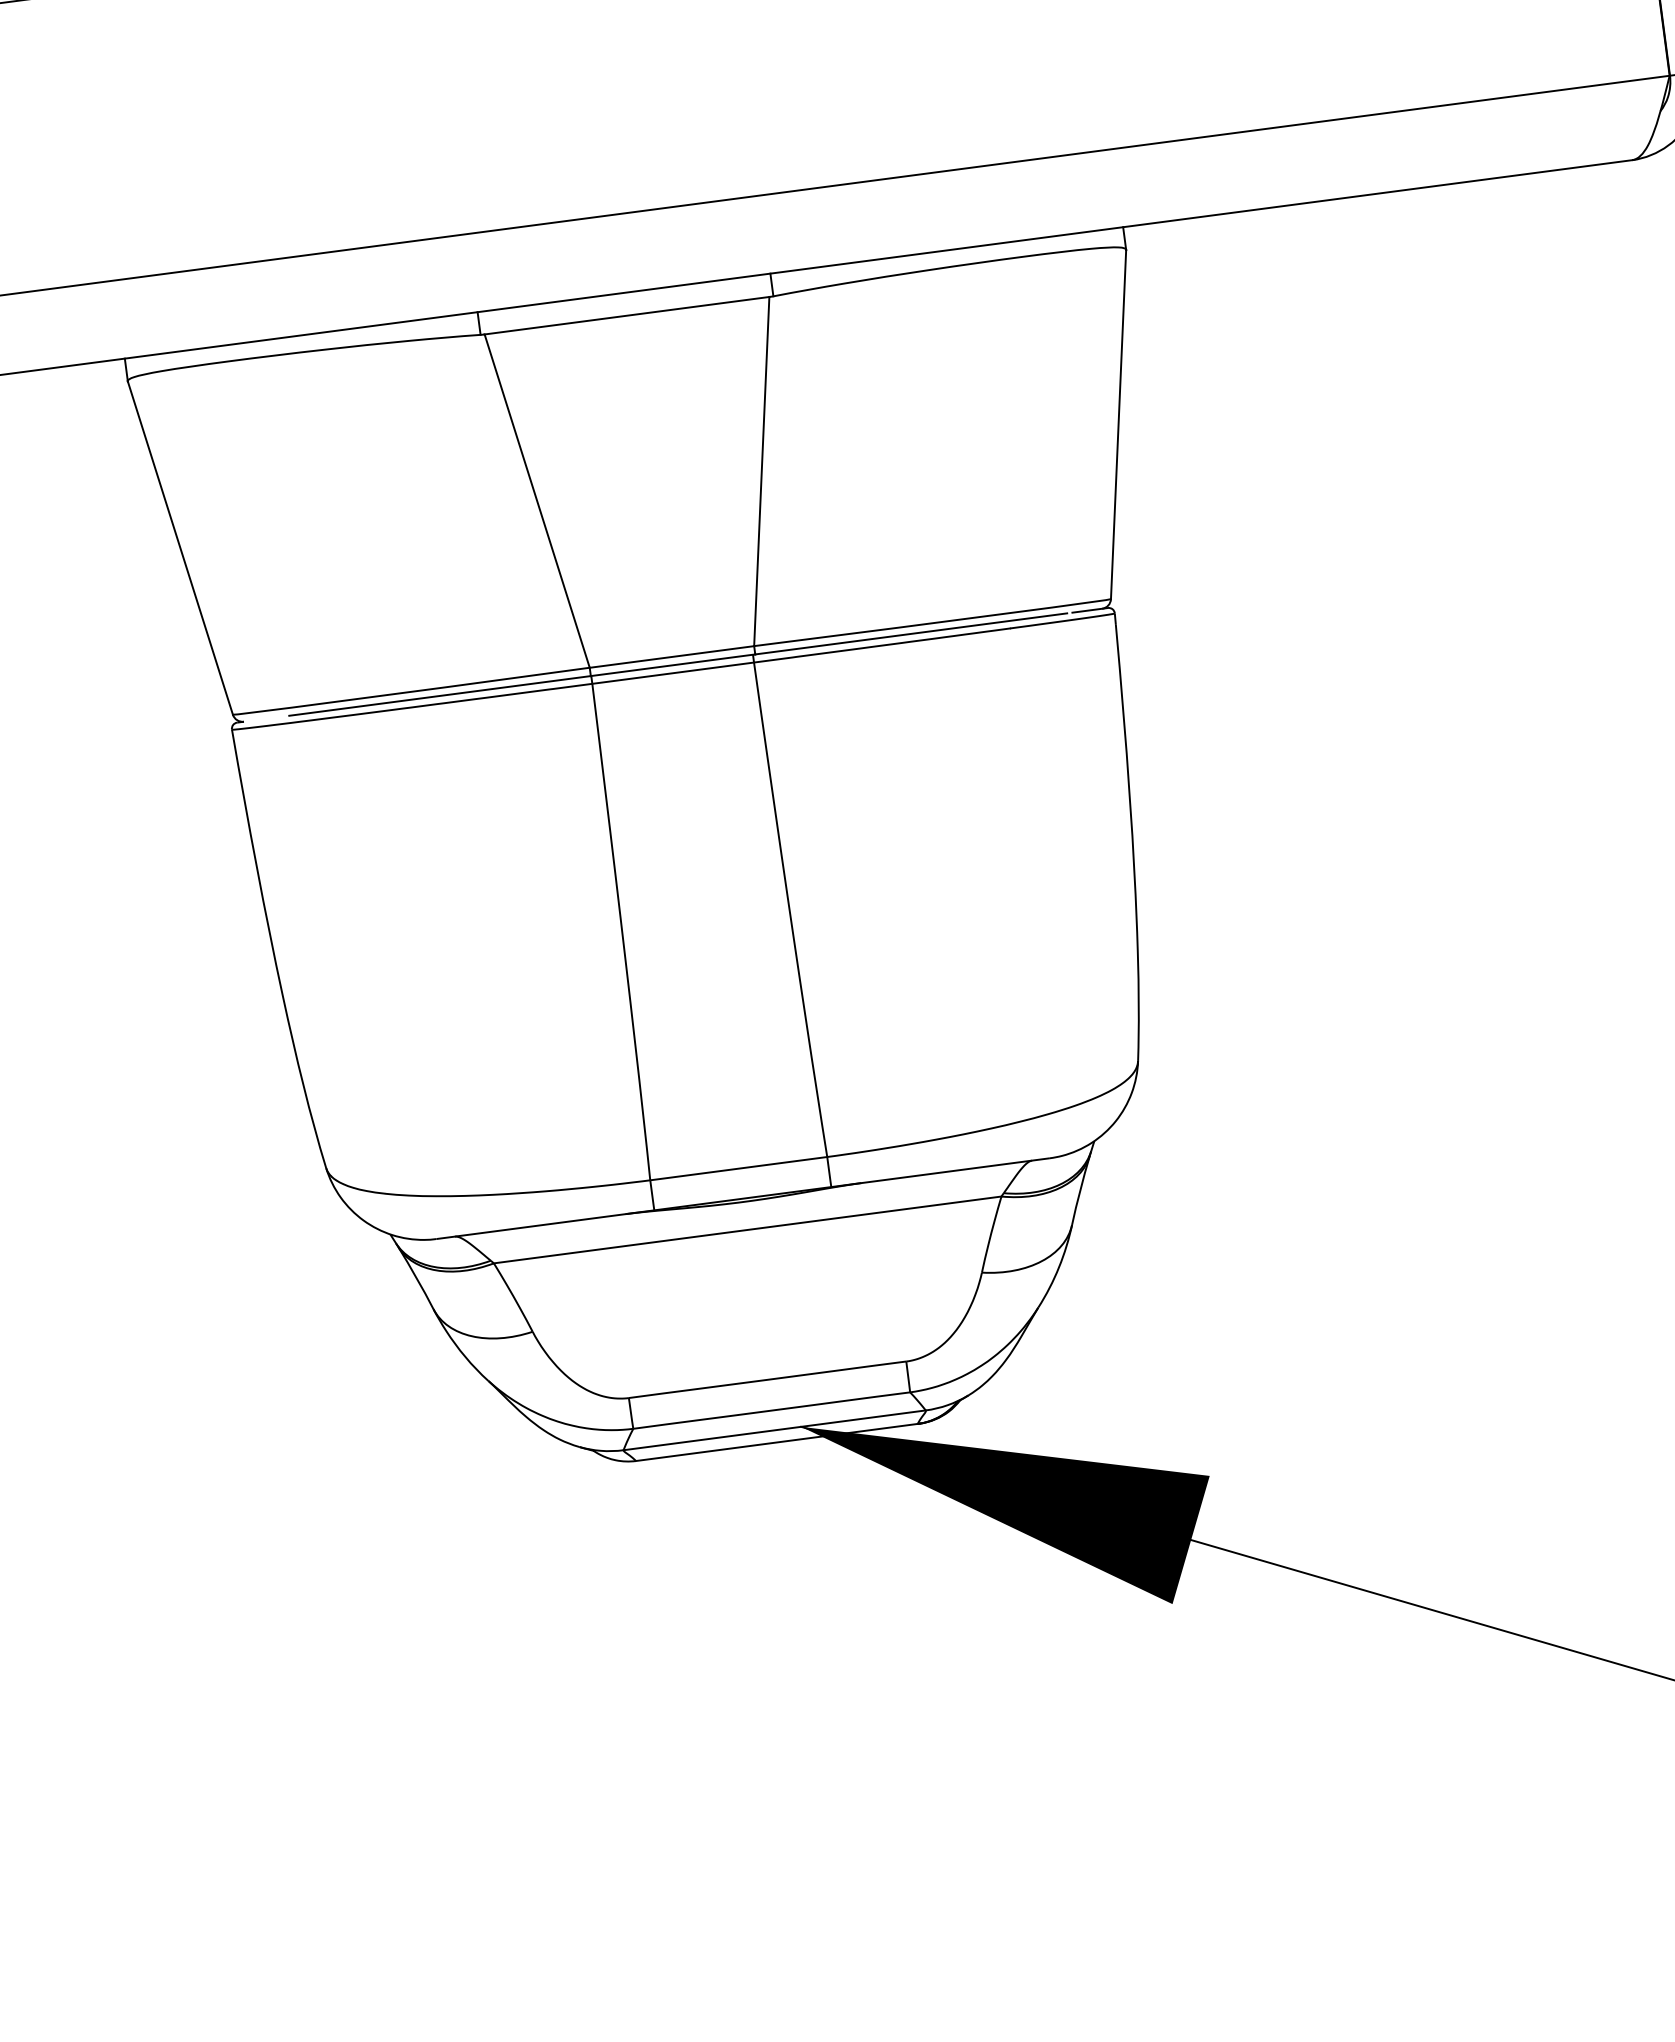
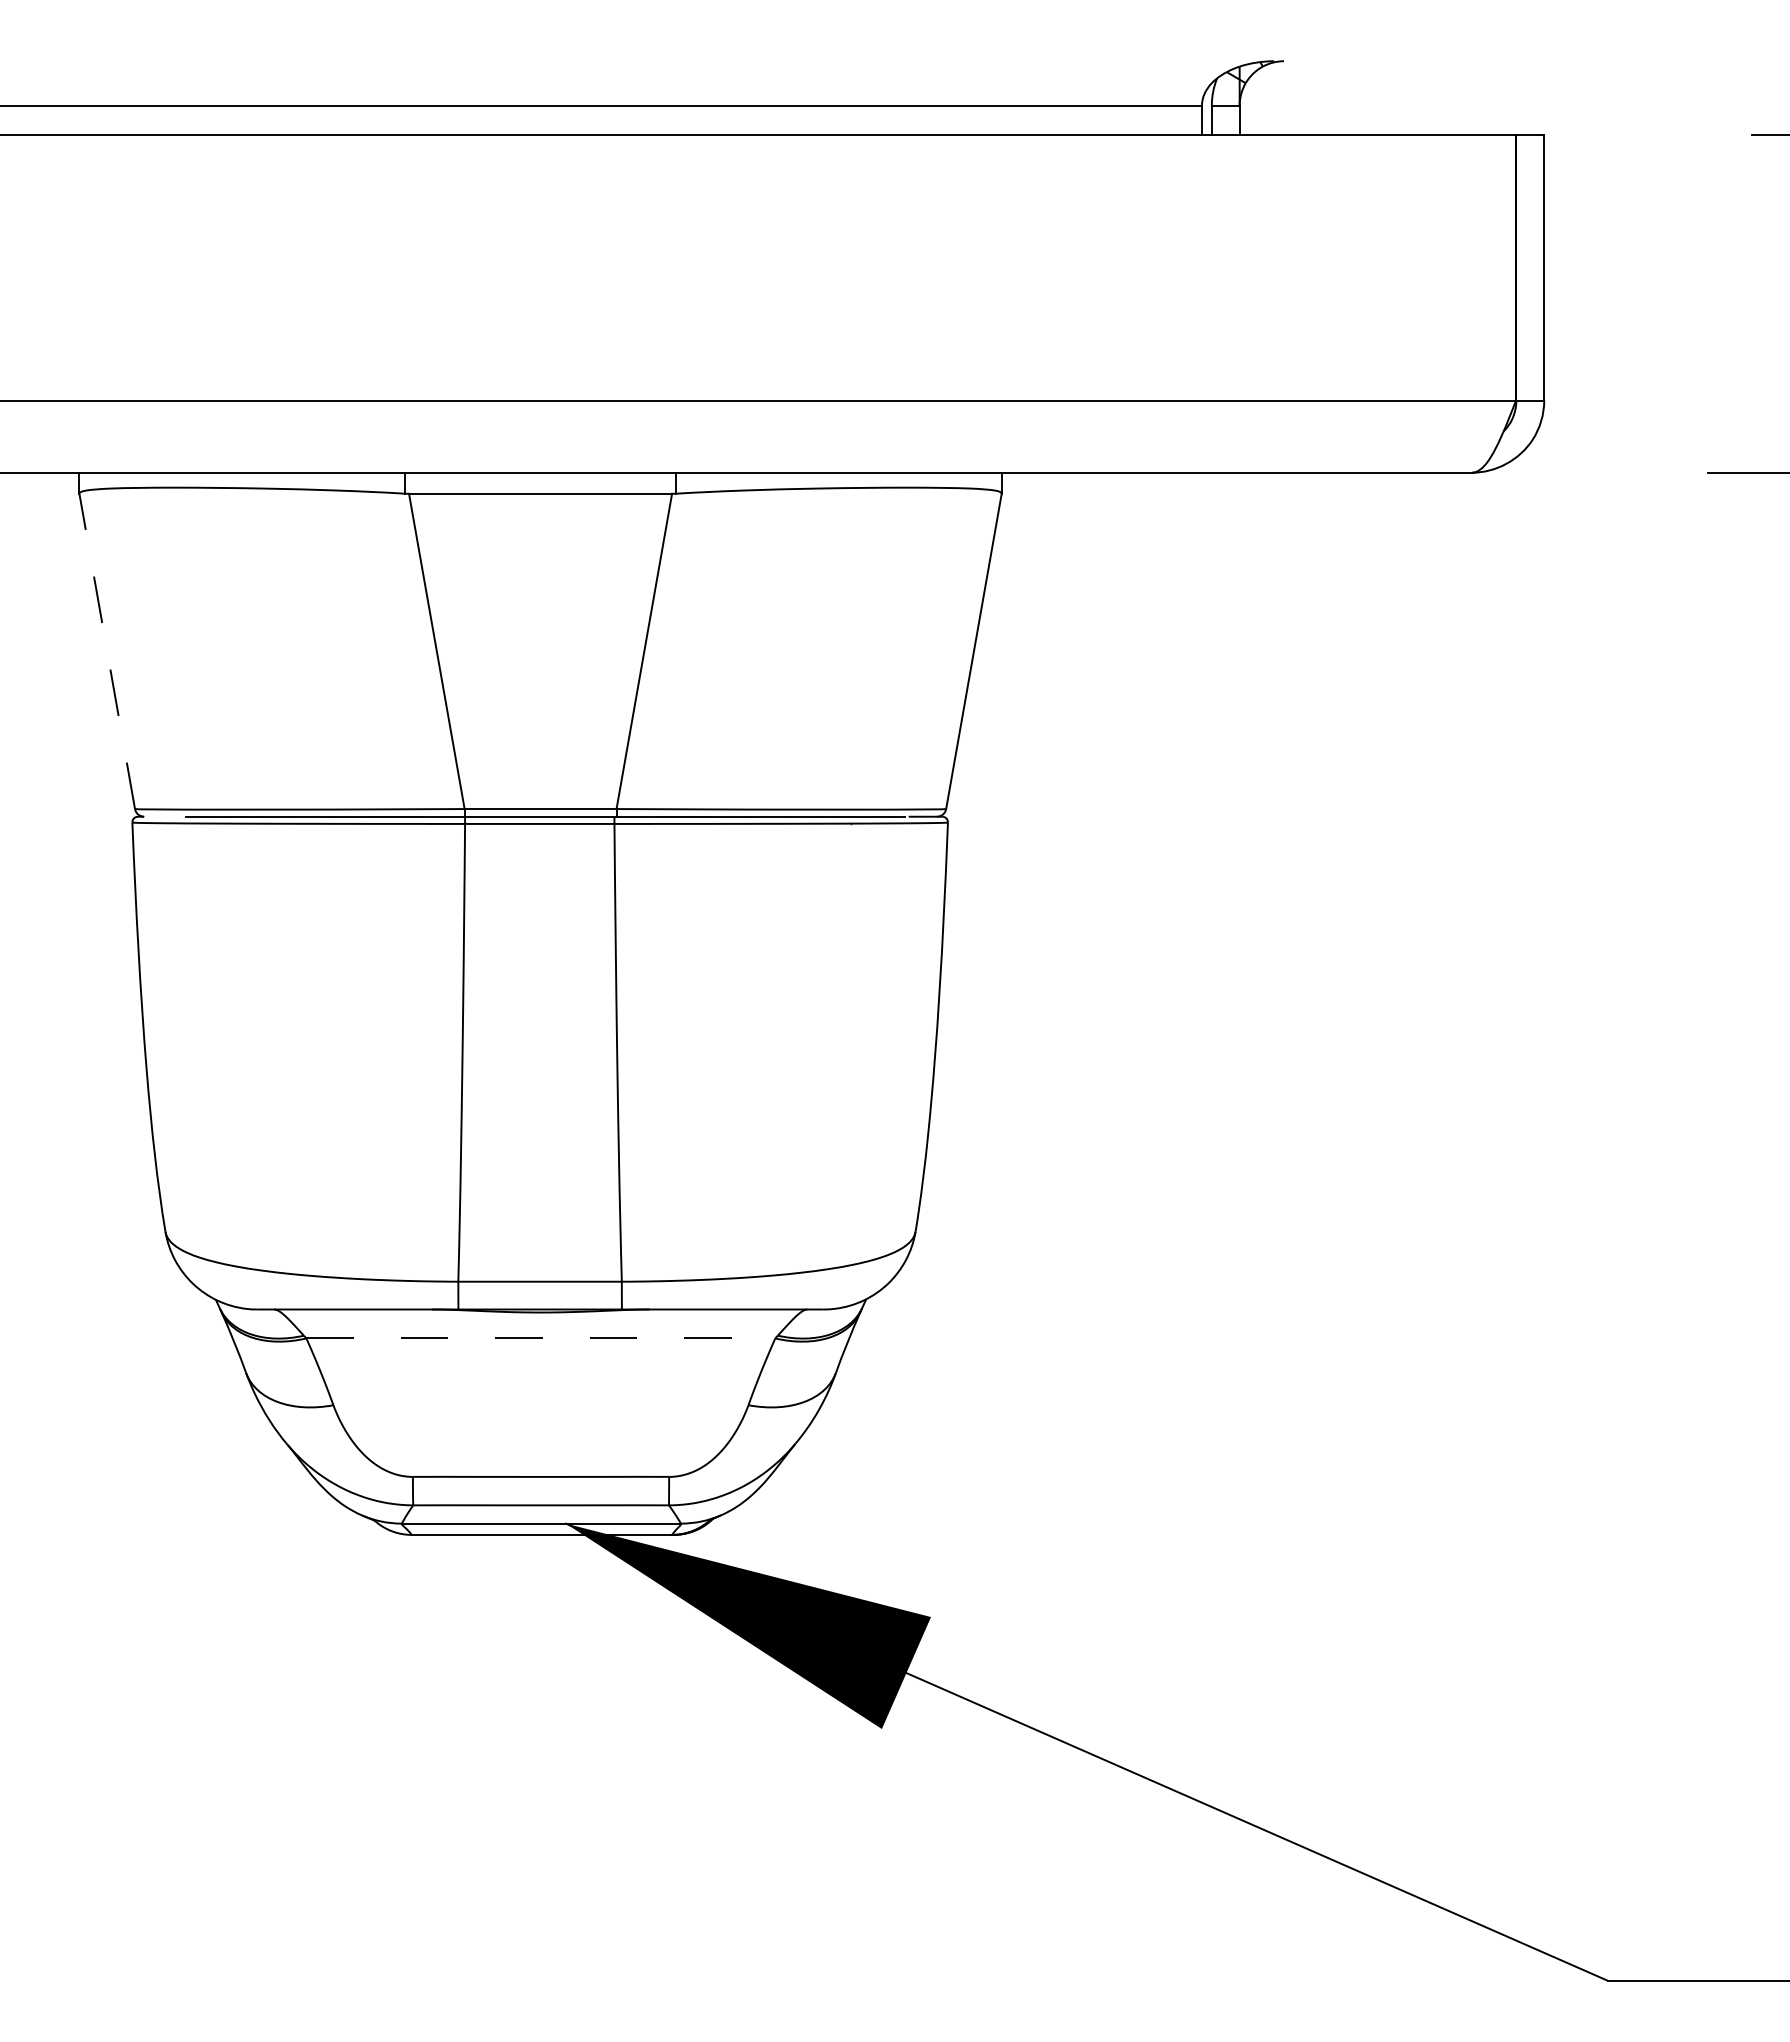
line: (180, 547) -> (107, 650), solid -> dashed
line: (748, 1229) -> (541, 1338), solid -> dashed

